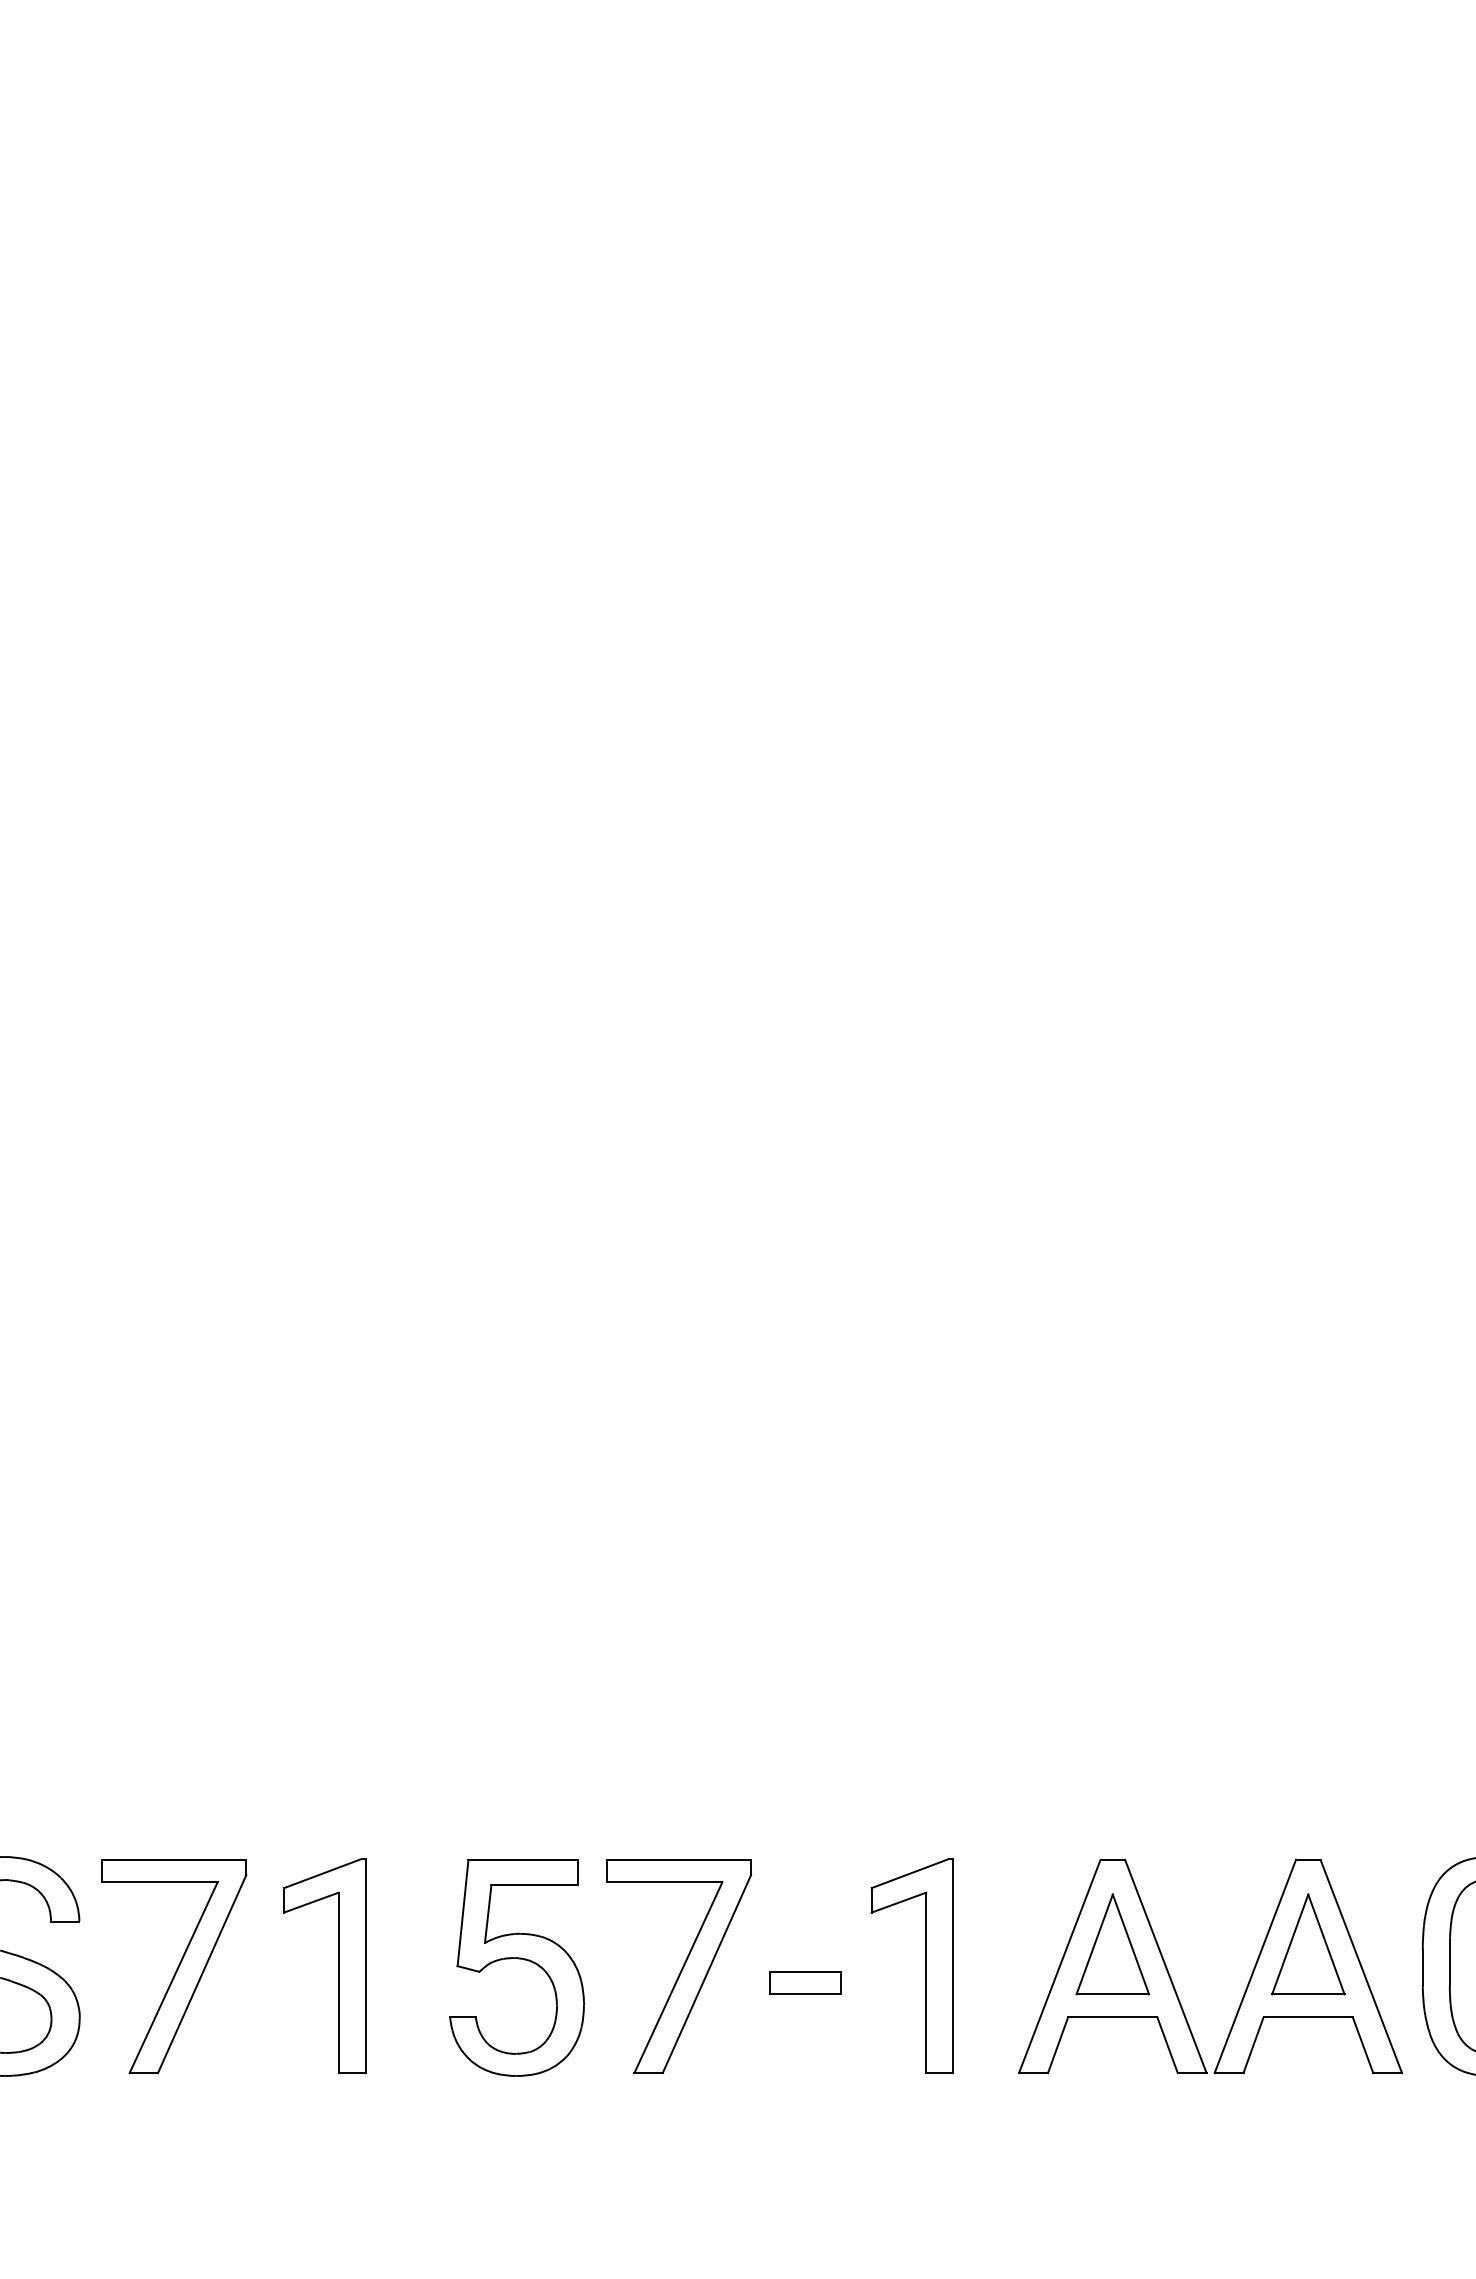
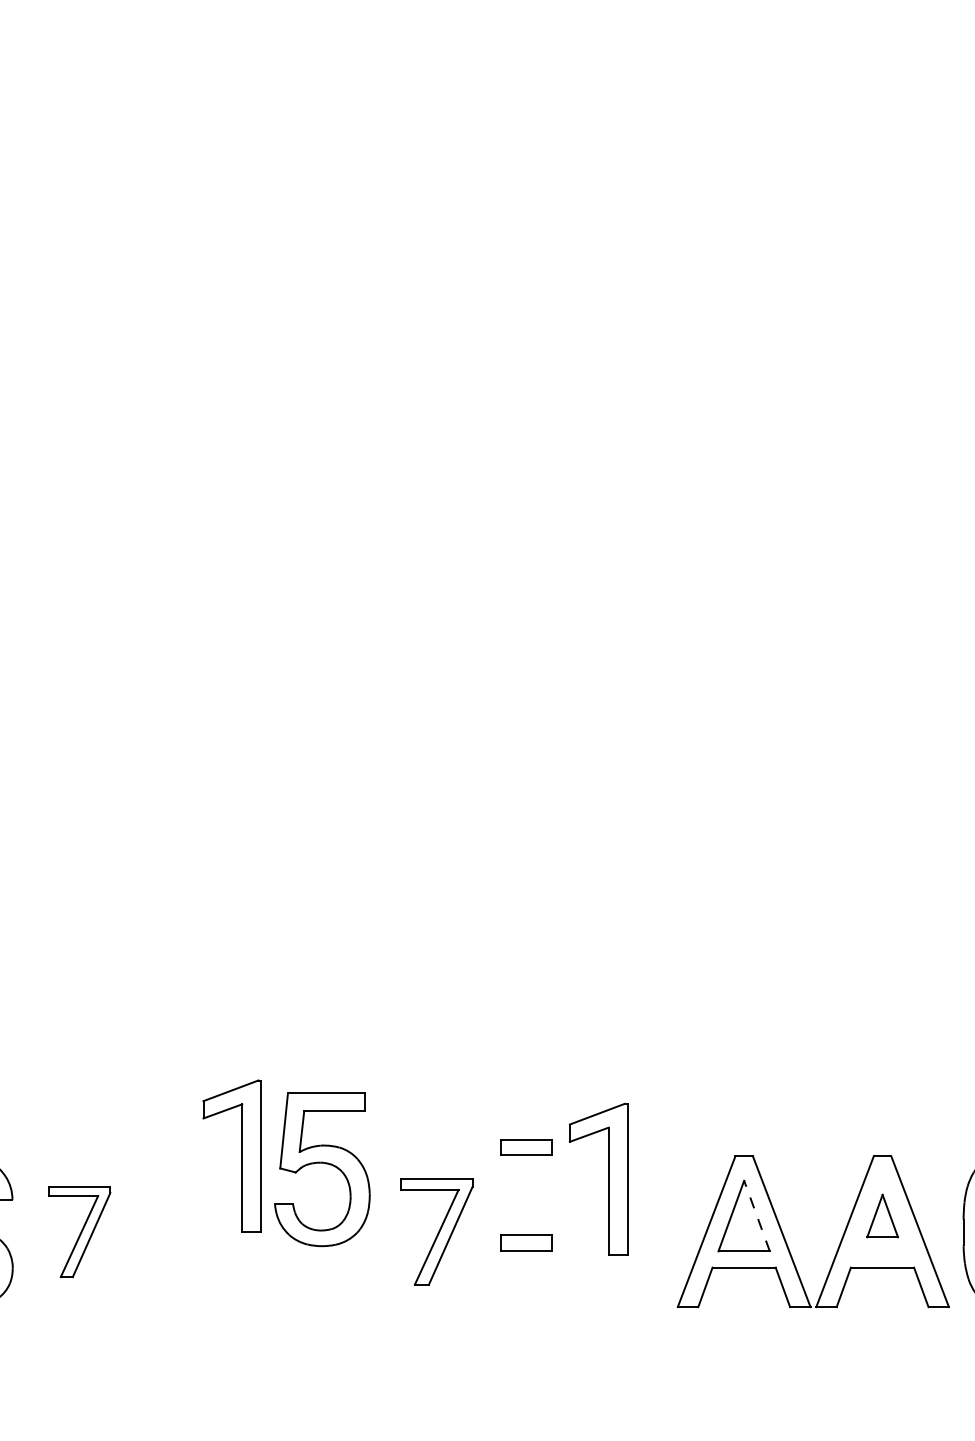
part: (805, 1847) -> (526, 1147), added
line: (1130, 1944) -> (756, 1216), solid -> dashed
part: (1308, 1944) -> (882, 1216), size x0.6
part: (517, 1959) -> (322, 1163), moved
part: (338, 1965) -> (241, 1155), moved
part: (925, 1965) -> (608, 1179), moved
part: (174, 1966) -> (79, 1231), size x0.6
part: (678, 1966) -> (436, 1231), size x0.7

